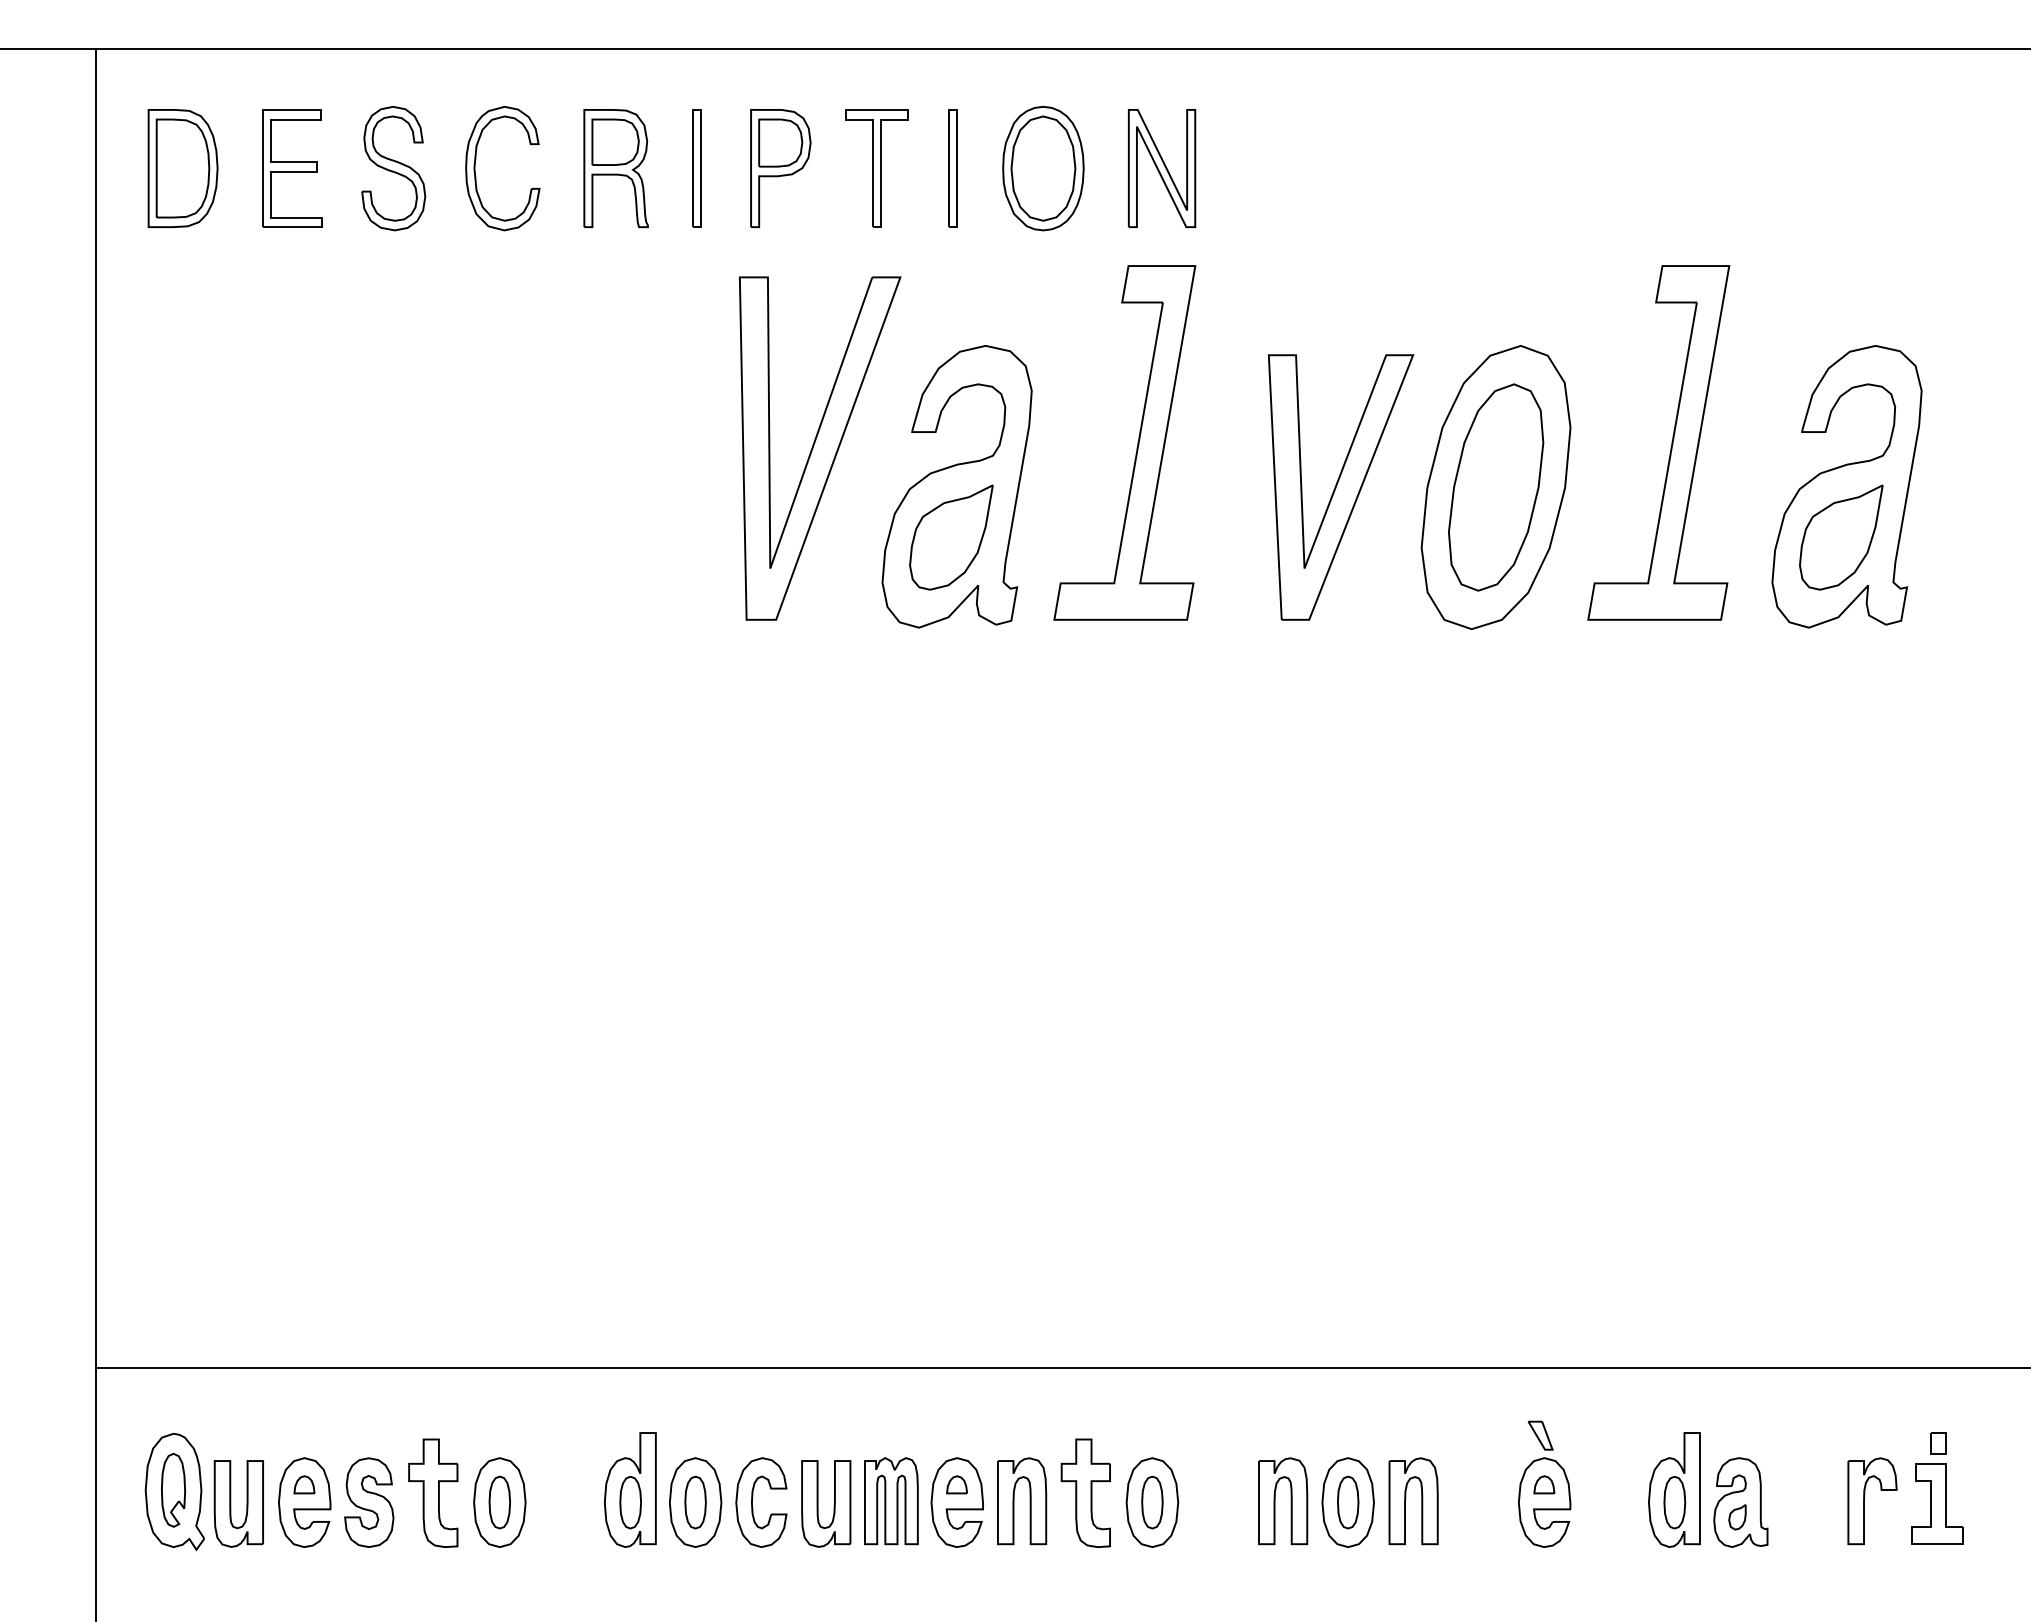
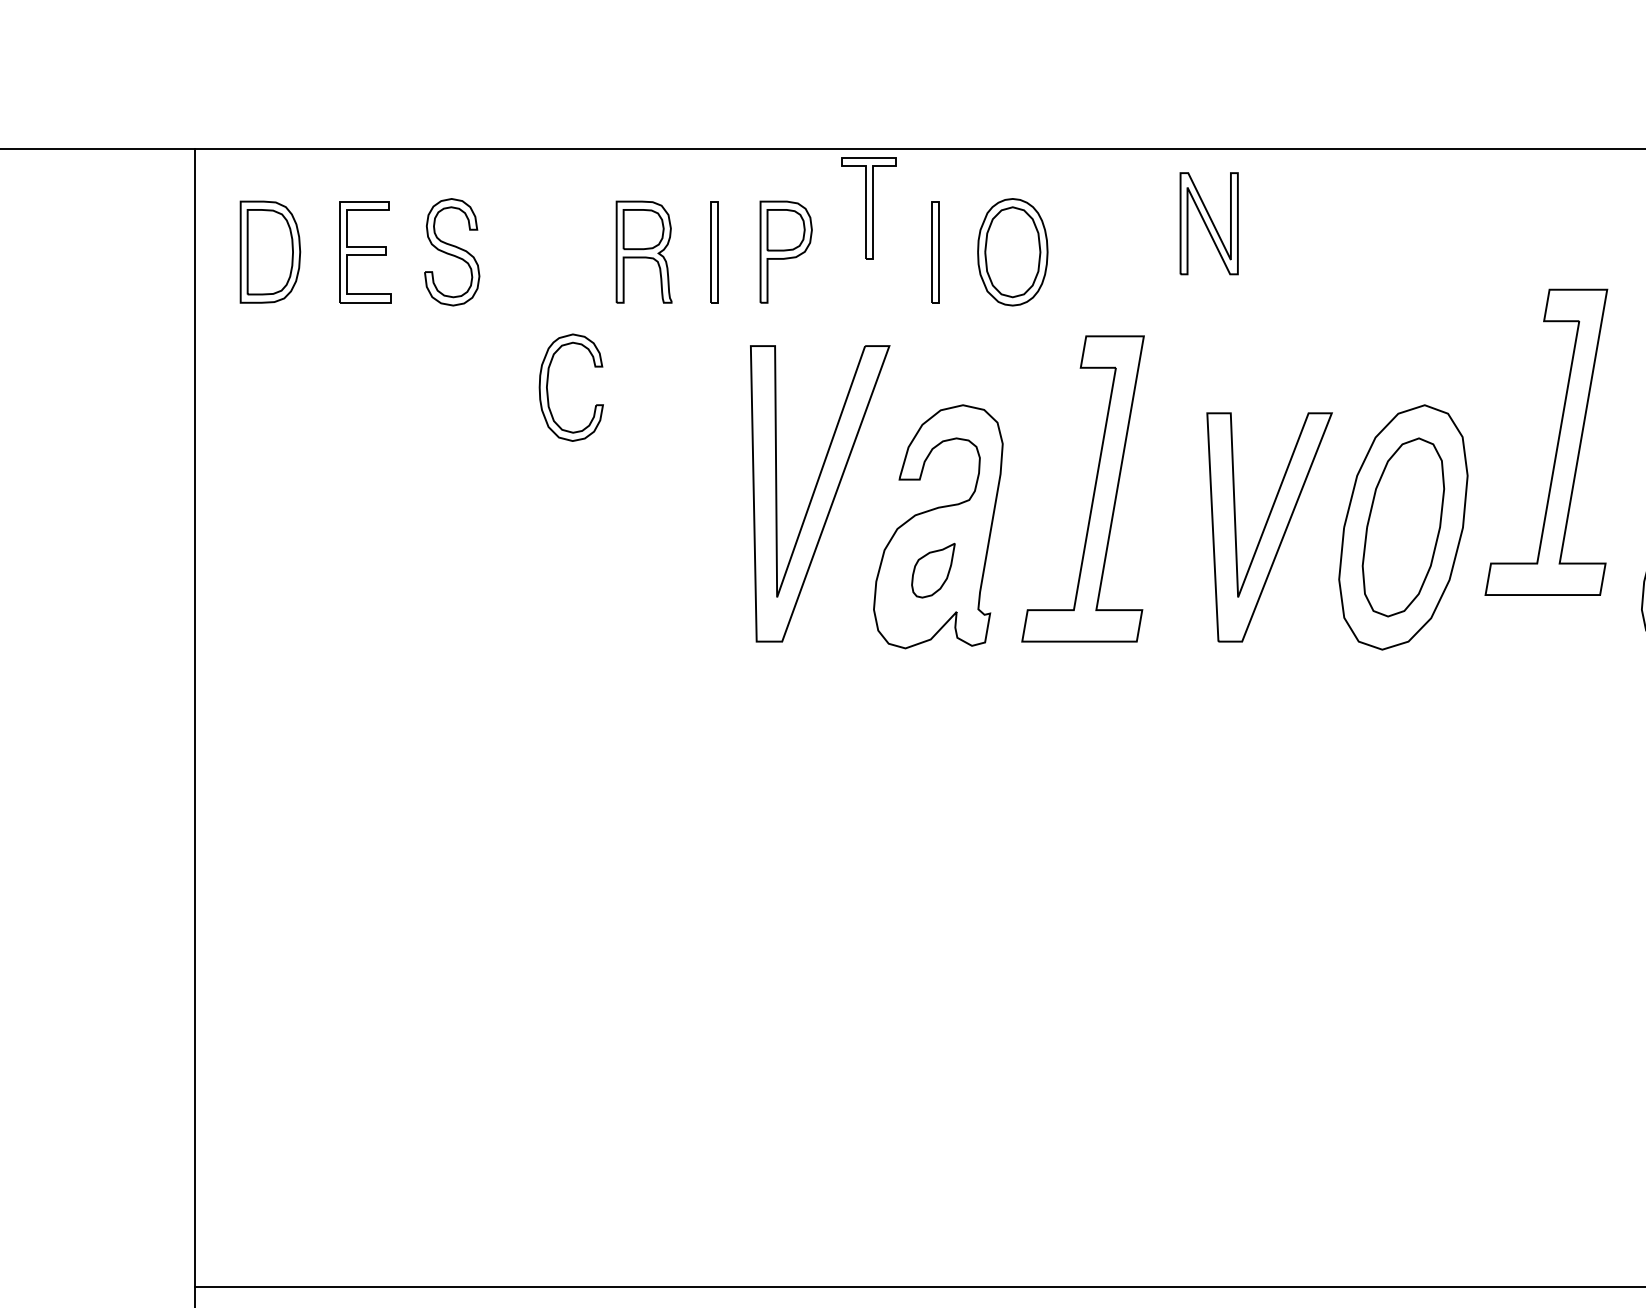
part: (475, 168) -> (547, 387), moved
part: (876, 168) -> (868, 208), moved
part: (1162, 168) -> (1209, 223), moved
part: (1671, 442) -> (1557, 442), moved
part: (951, 537) -> (933, 570), size x0.6

